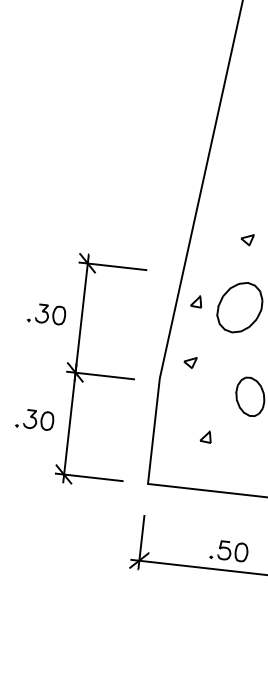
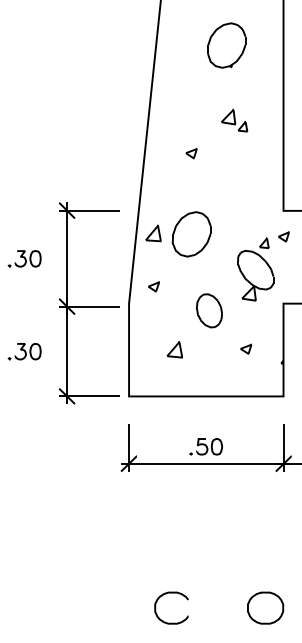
part: (247, 239) -> (191, 153), moved
part: (196, 300) -> (153, 232), size x1.6
part: (100, 371) -> (88, 303), moved
part: (205, 436) -> (174, 349), size x1.6

